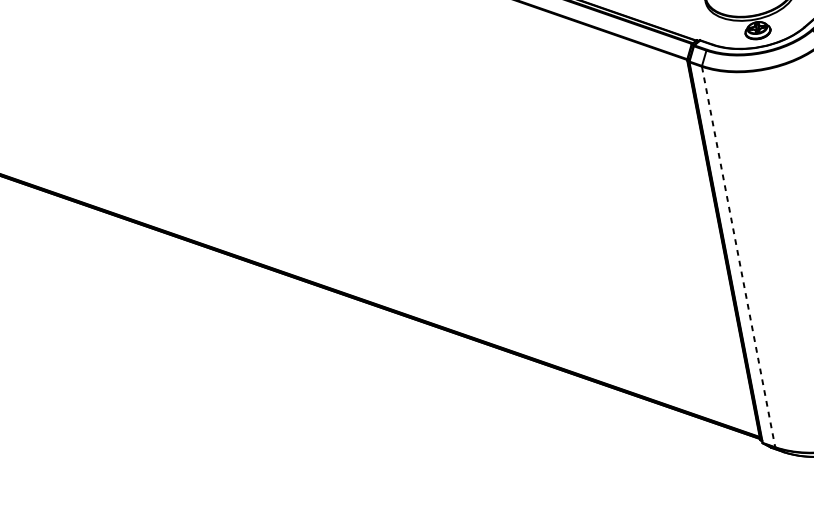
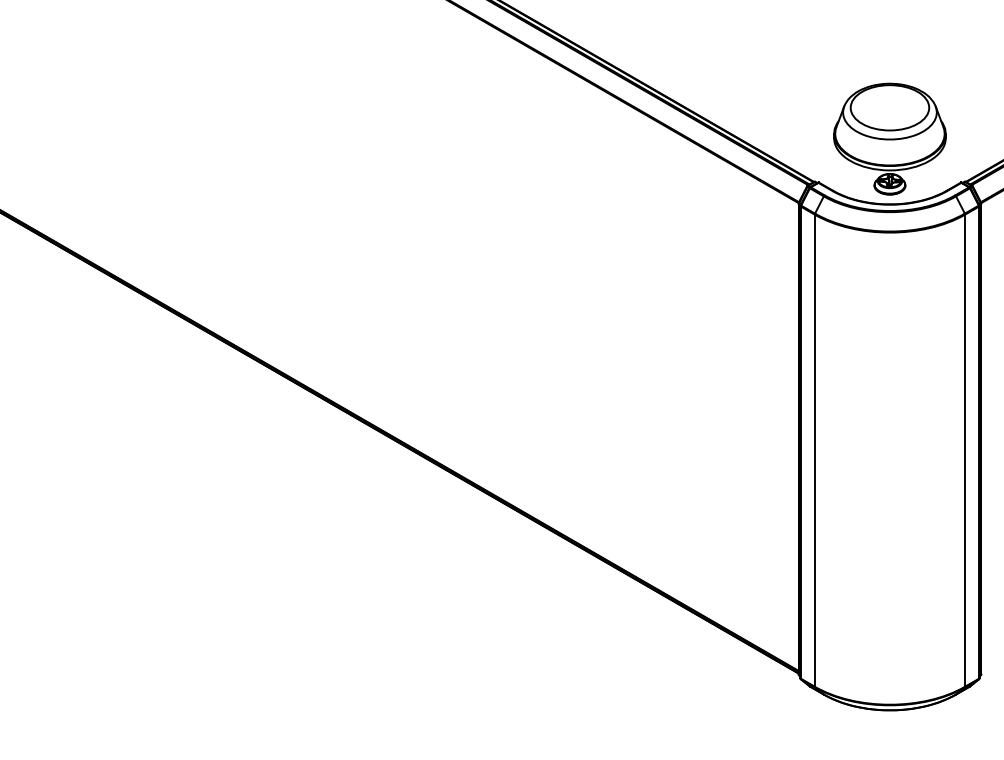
line: (738, 257) -> (814, 451), dashed -> solid

